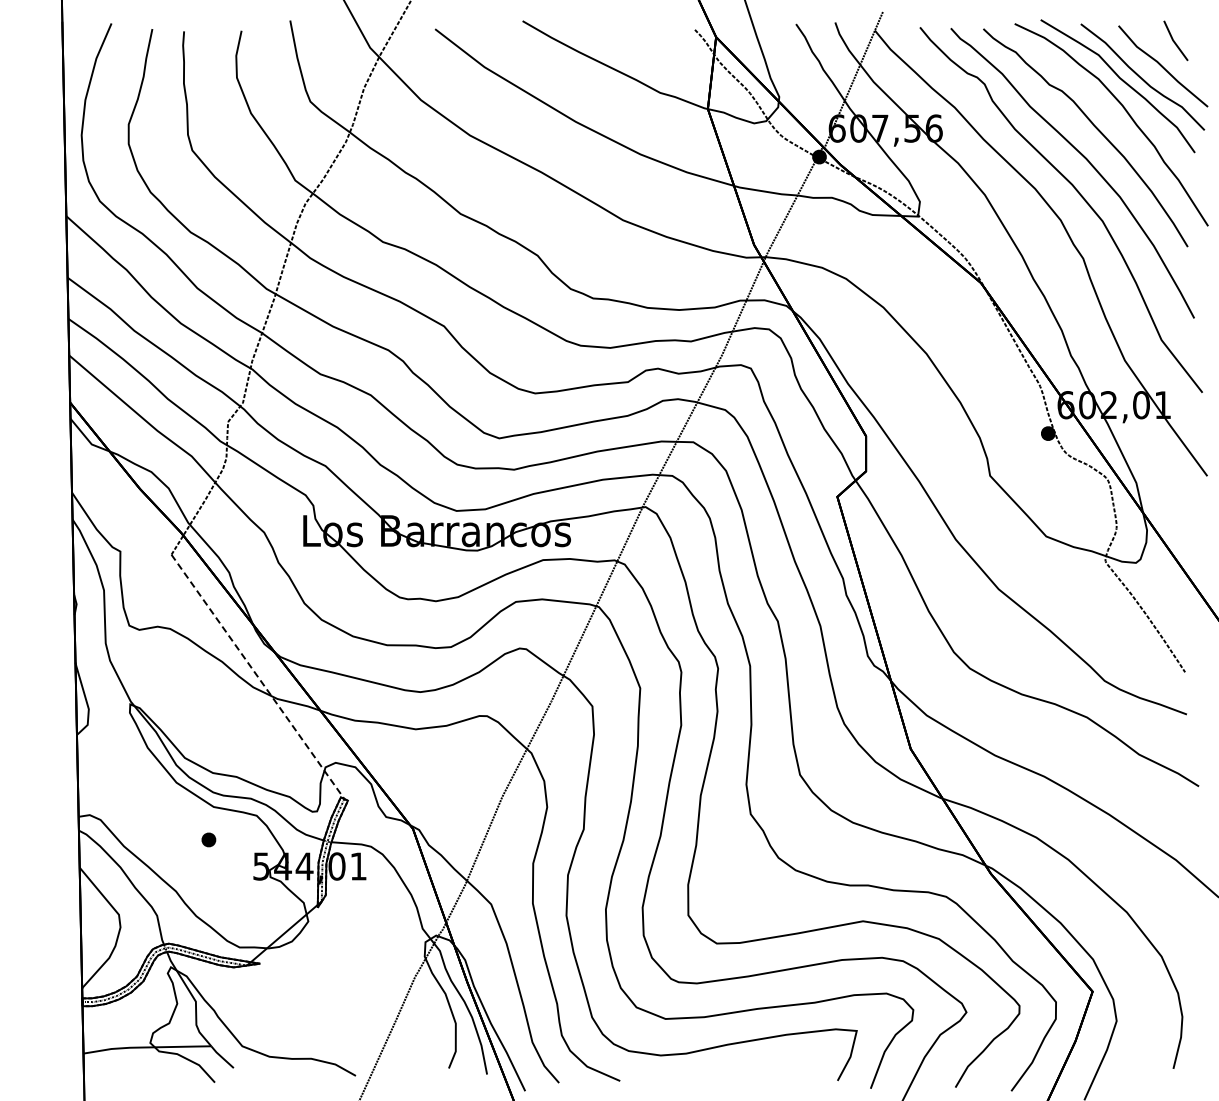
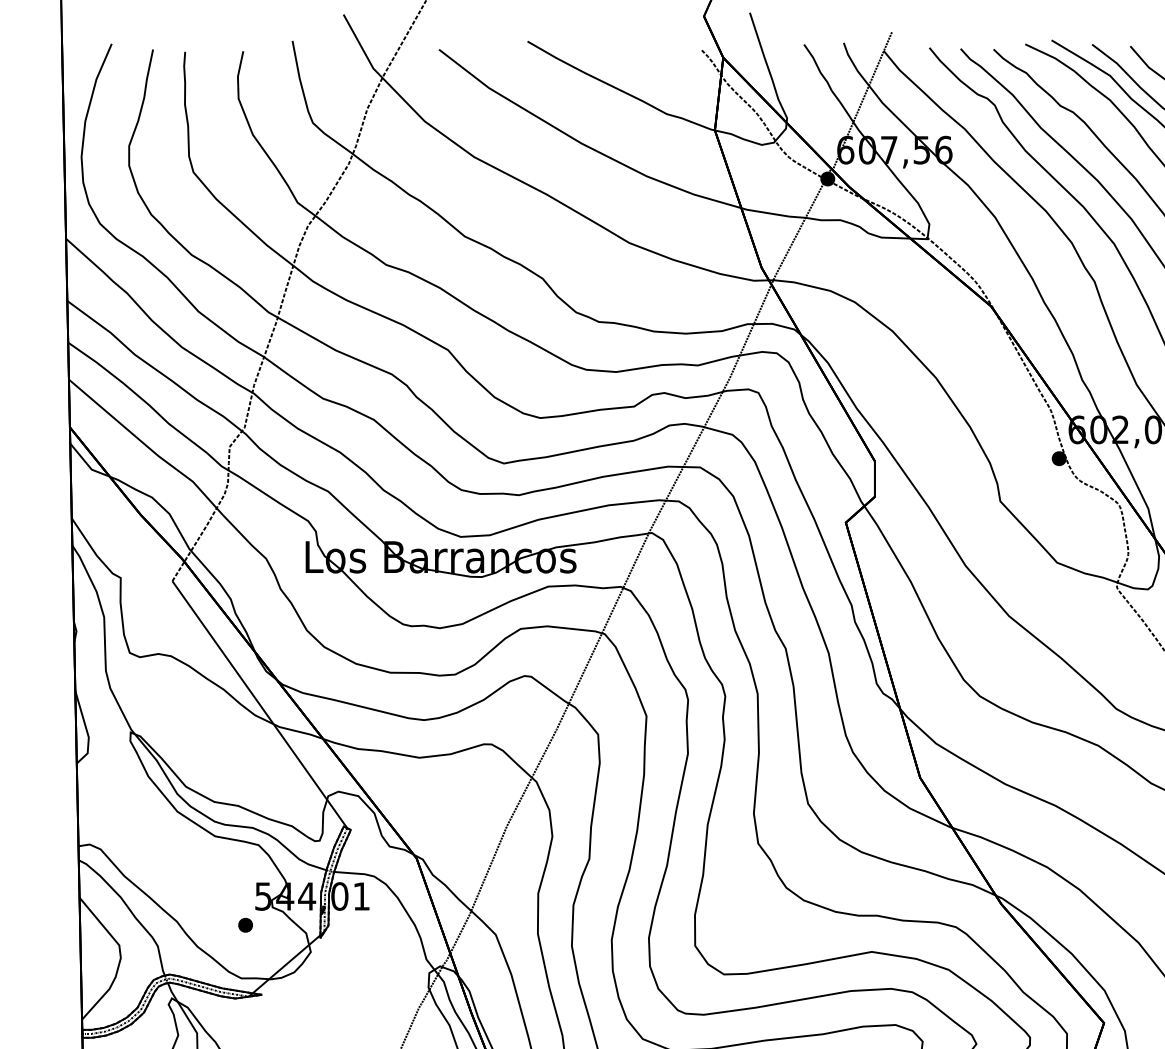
line: (257, 676) -> (259, 704), dashed -> solid
part: (208, 839) -> (245, 924), moved

